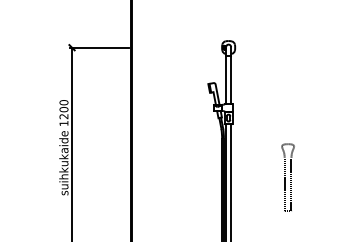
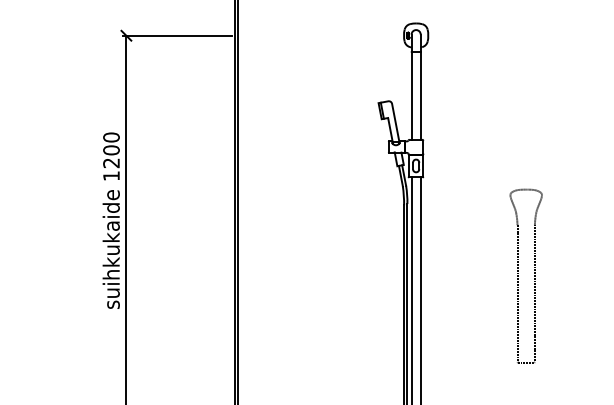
part: (287, 177) -> (525, 275), size x1.4

